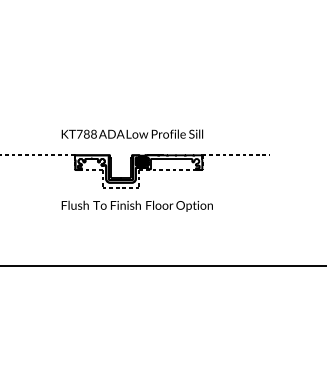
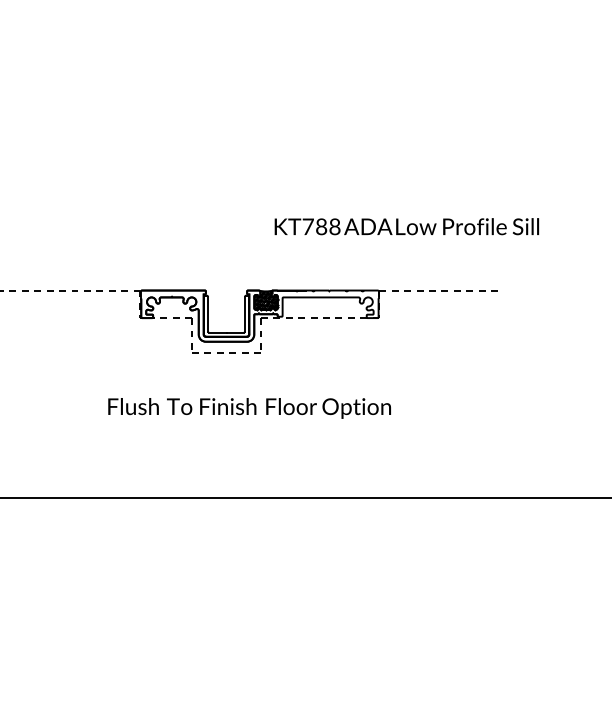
text: (132, 133) -> (407, 225), moved
text: (136, 205) -> (248, 406), moved

